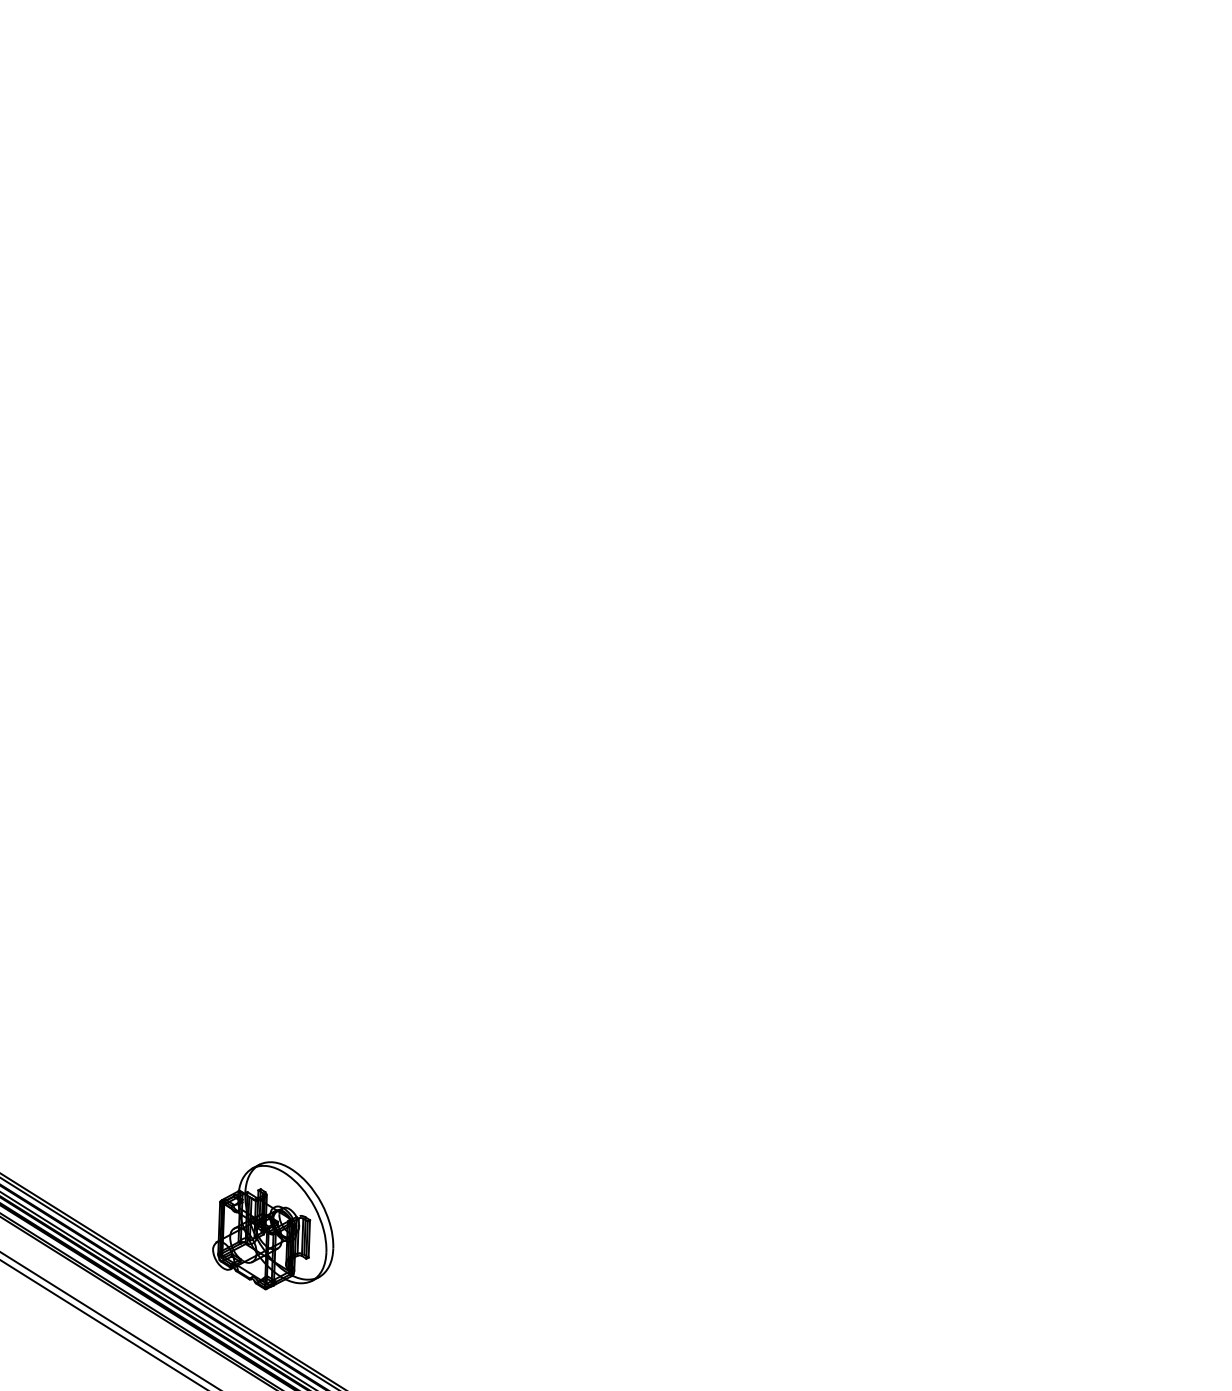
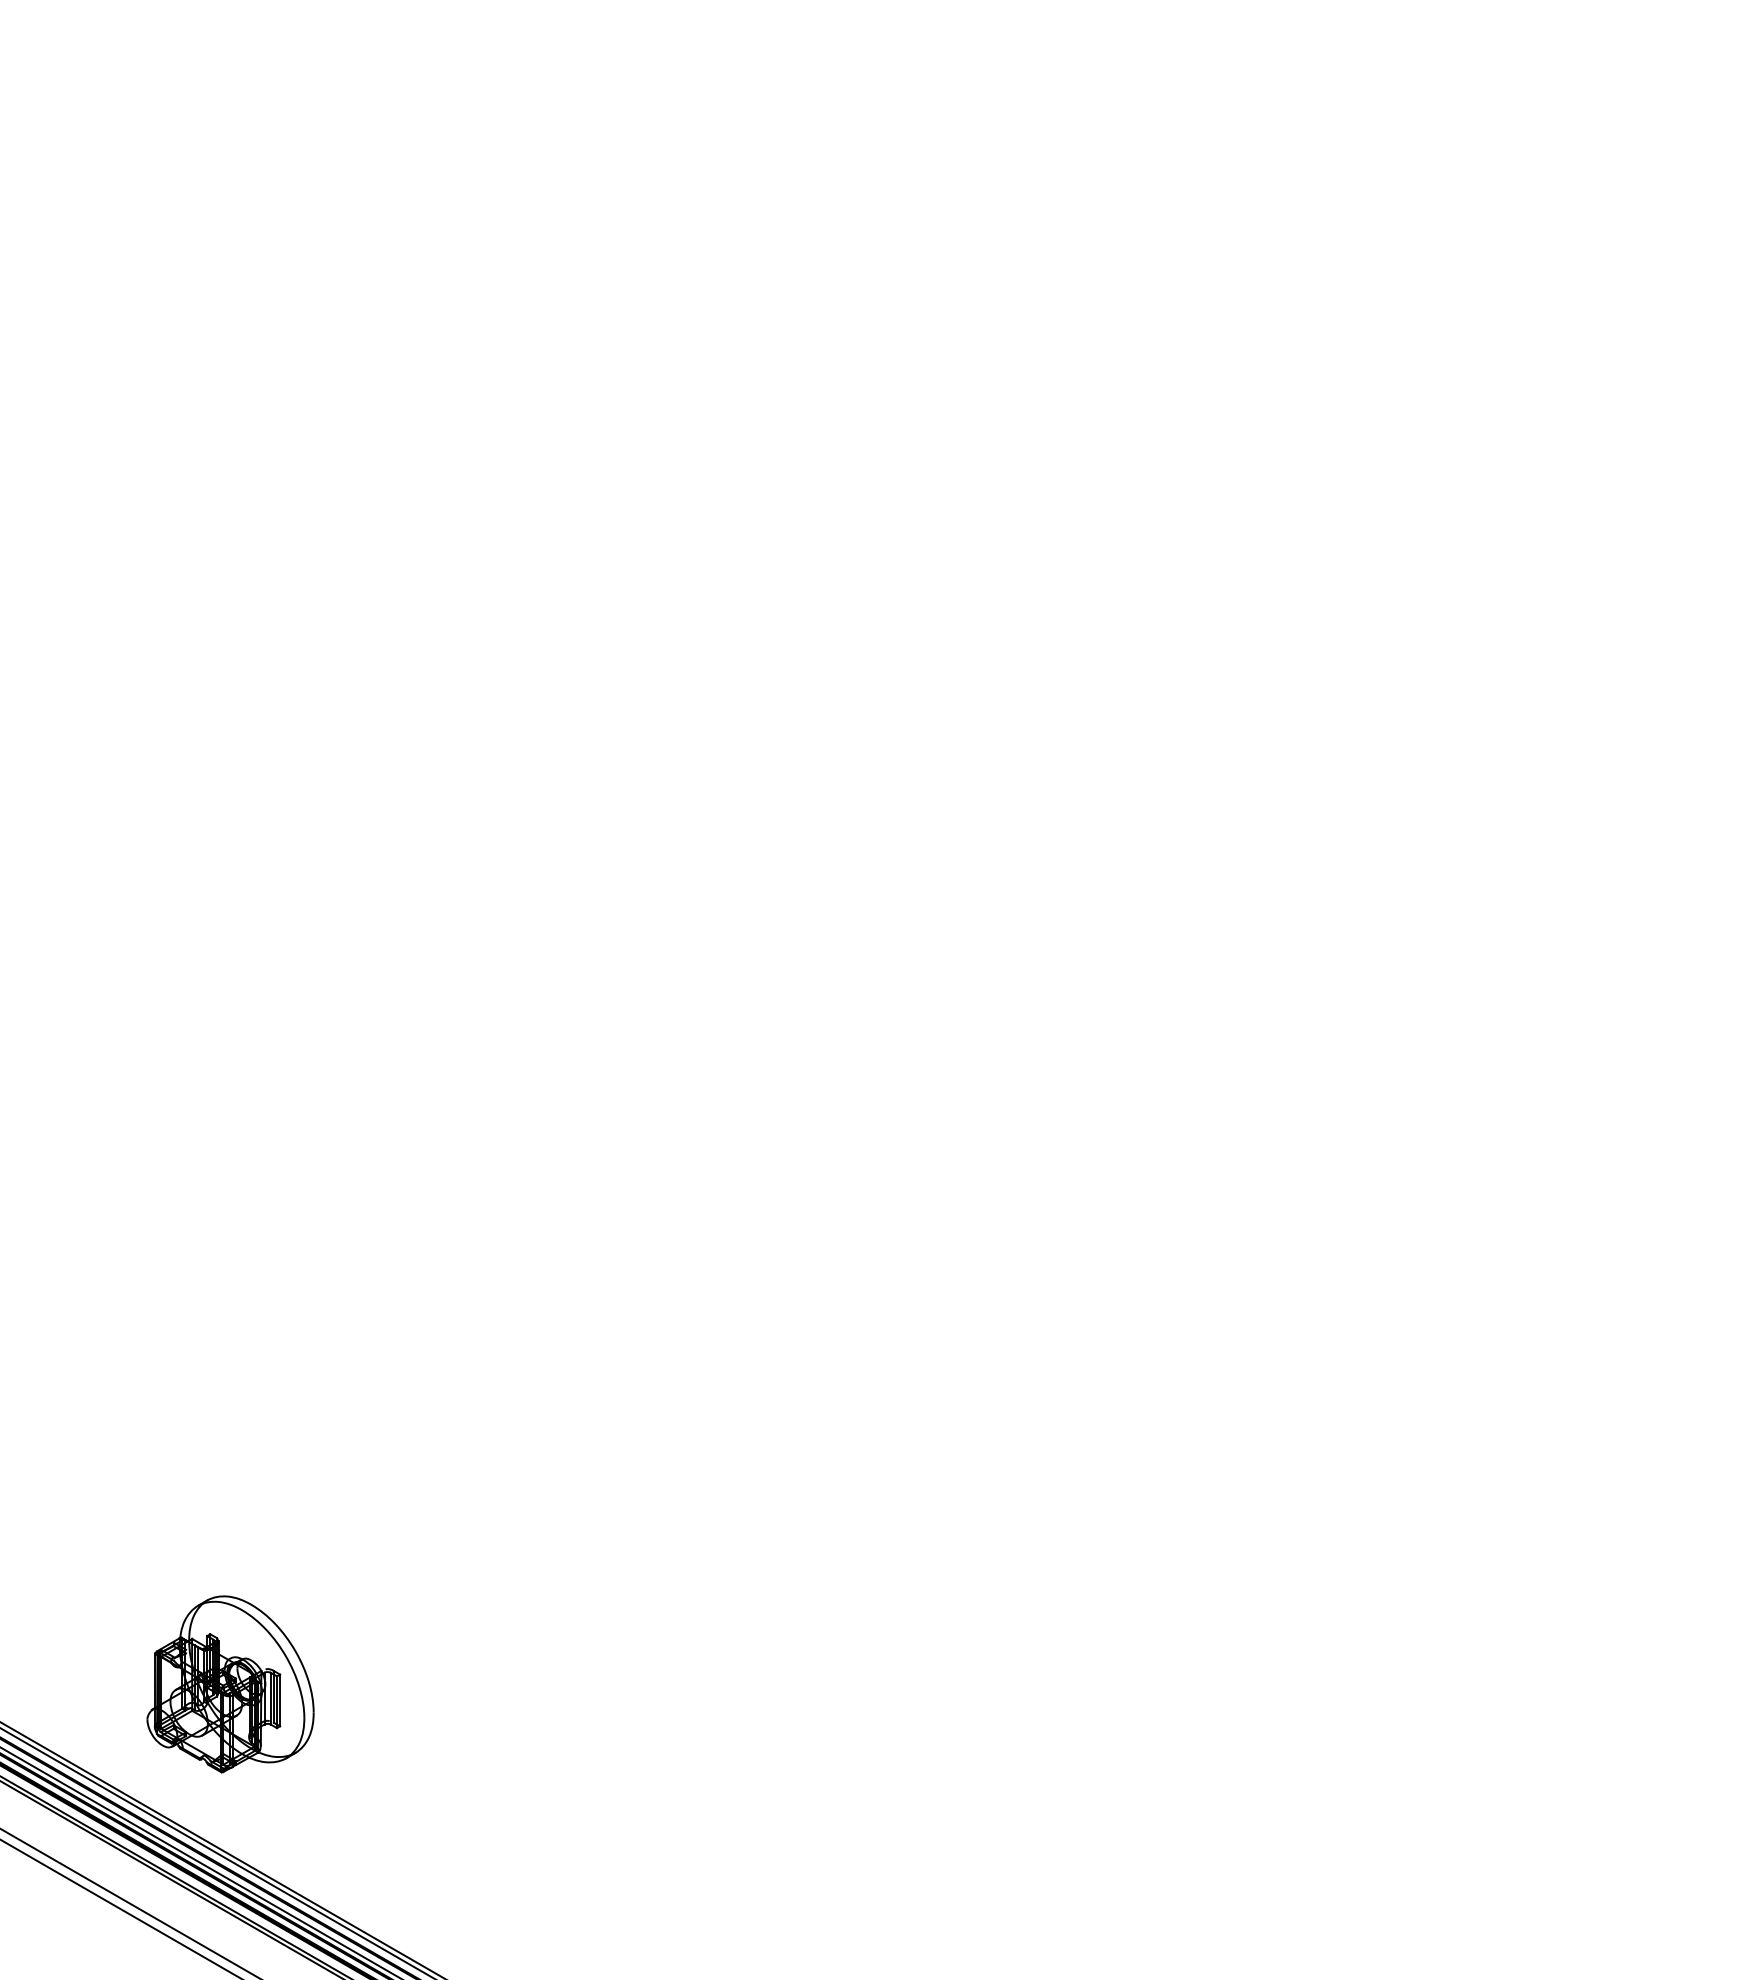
part: (273, 1226) -> (230, 1684), moved

